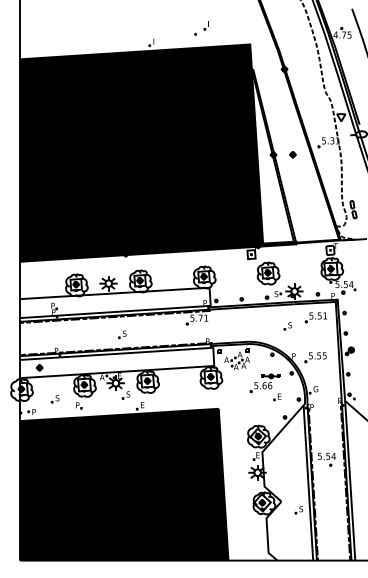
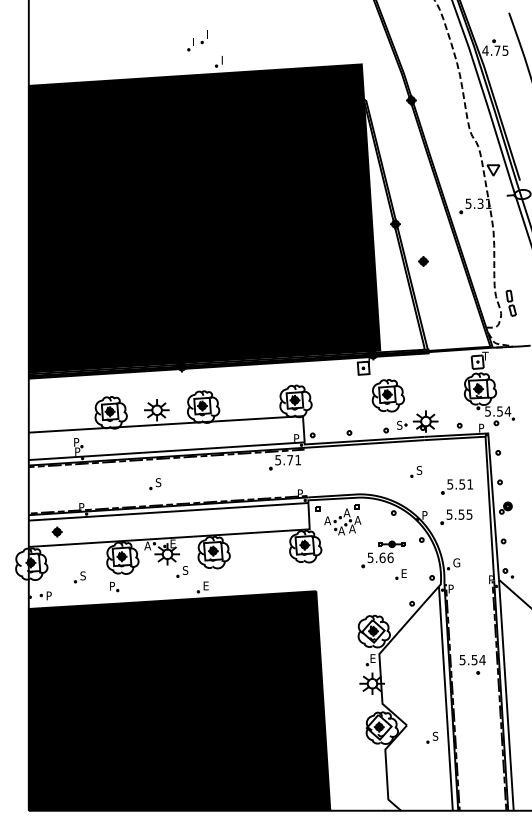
part: (201, 28) -> (197, 41), moved
part: (292, 154) -> (422, 261), moved
part: (315, 317) -> (456, 486), moved
part: (122, 334) -> (155, 483), moved

